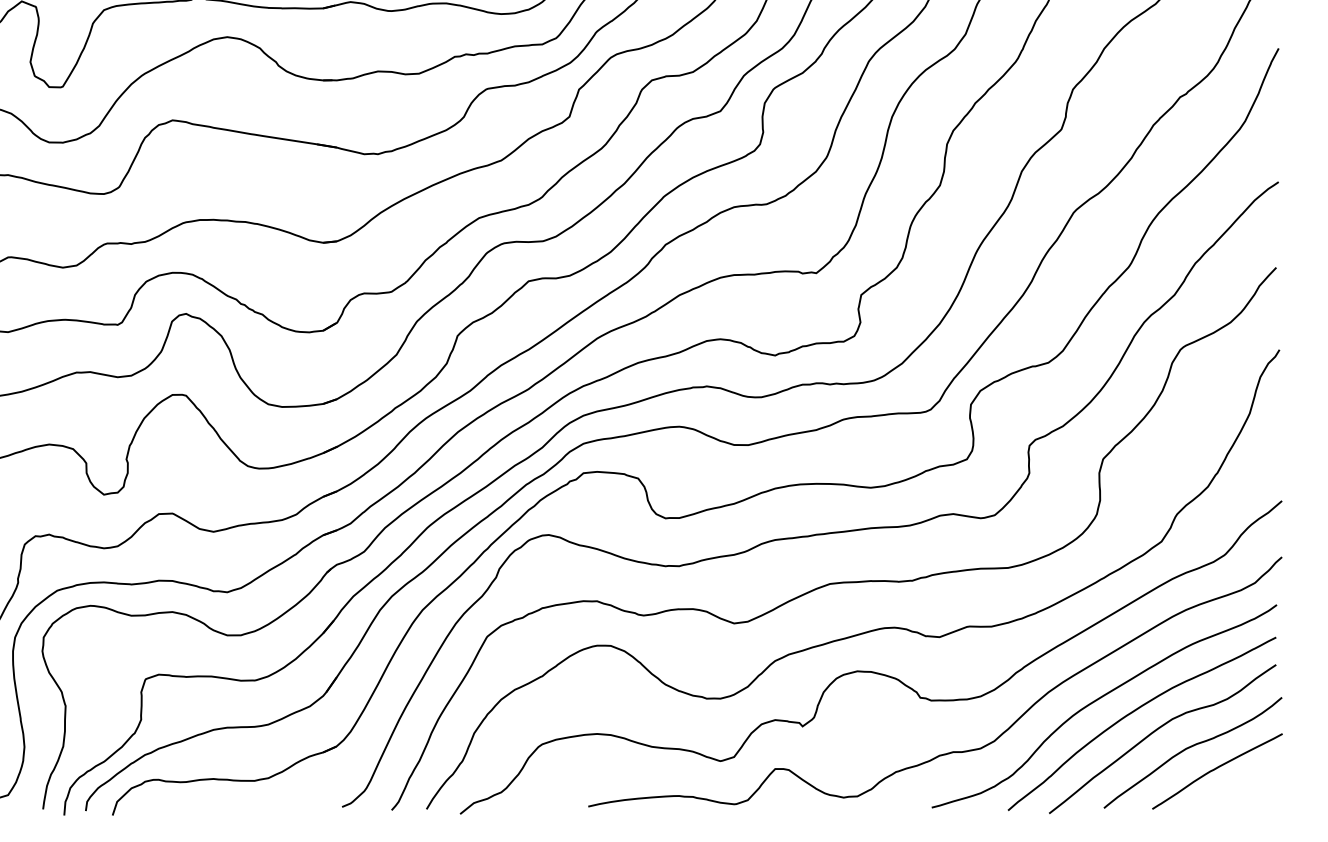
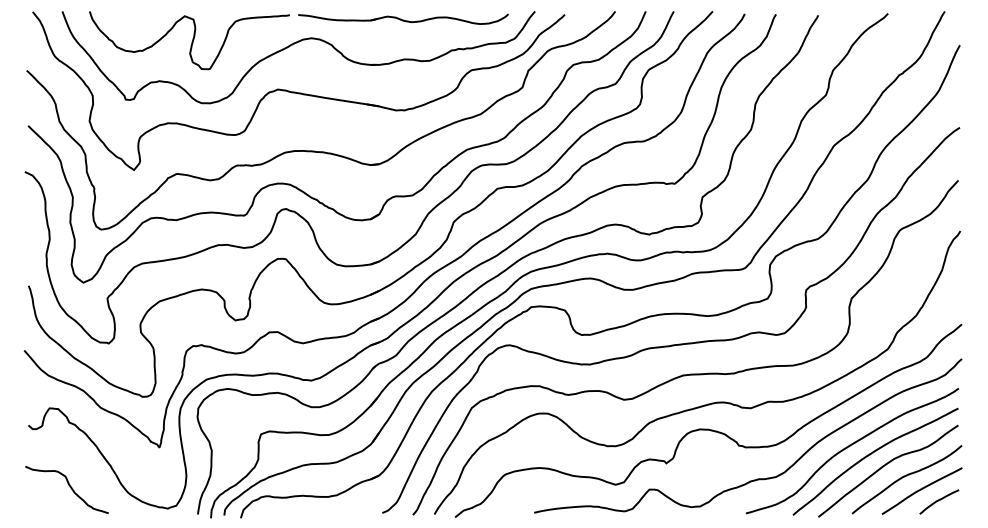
curve: (1245, 786) -> (939, 500), added

